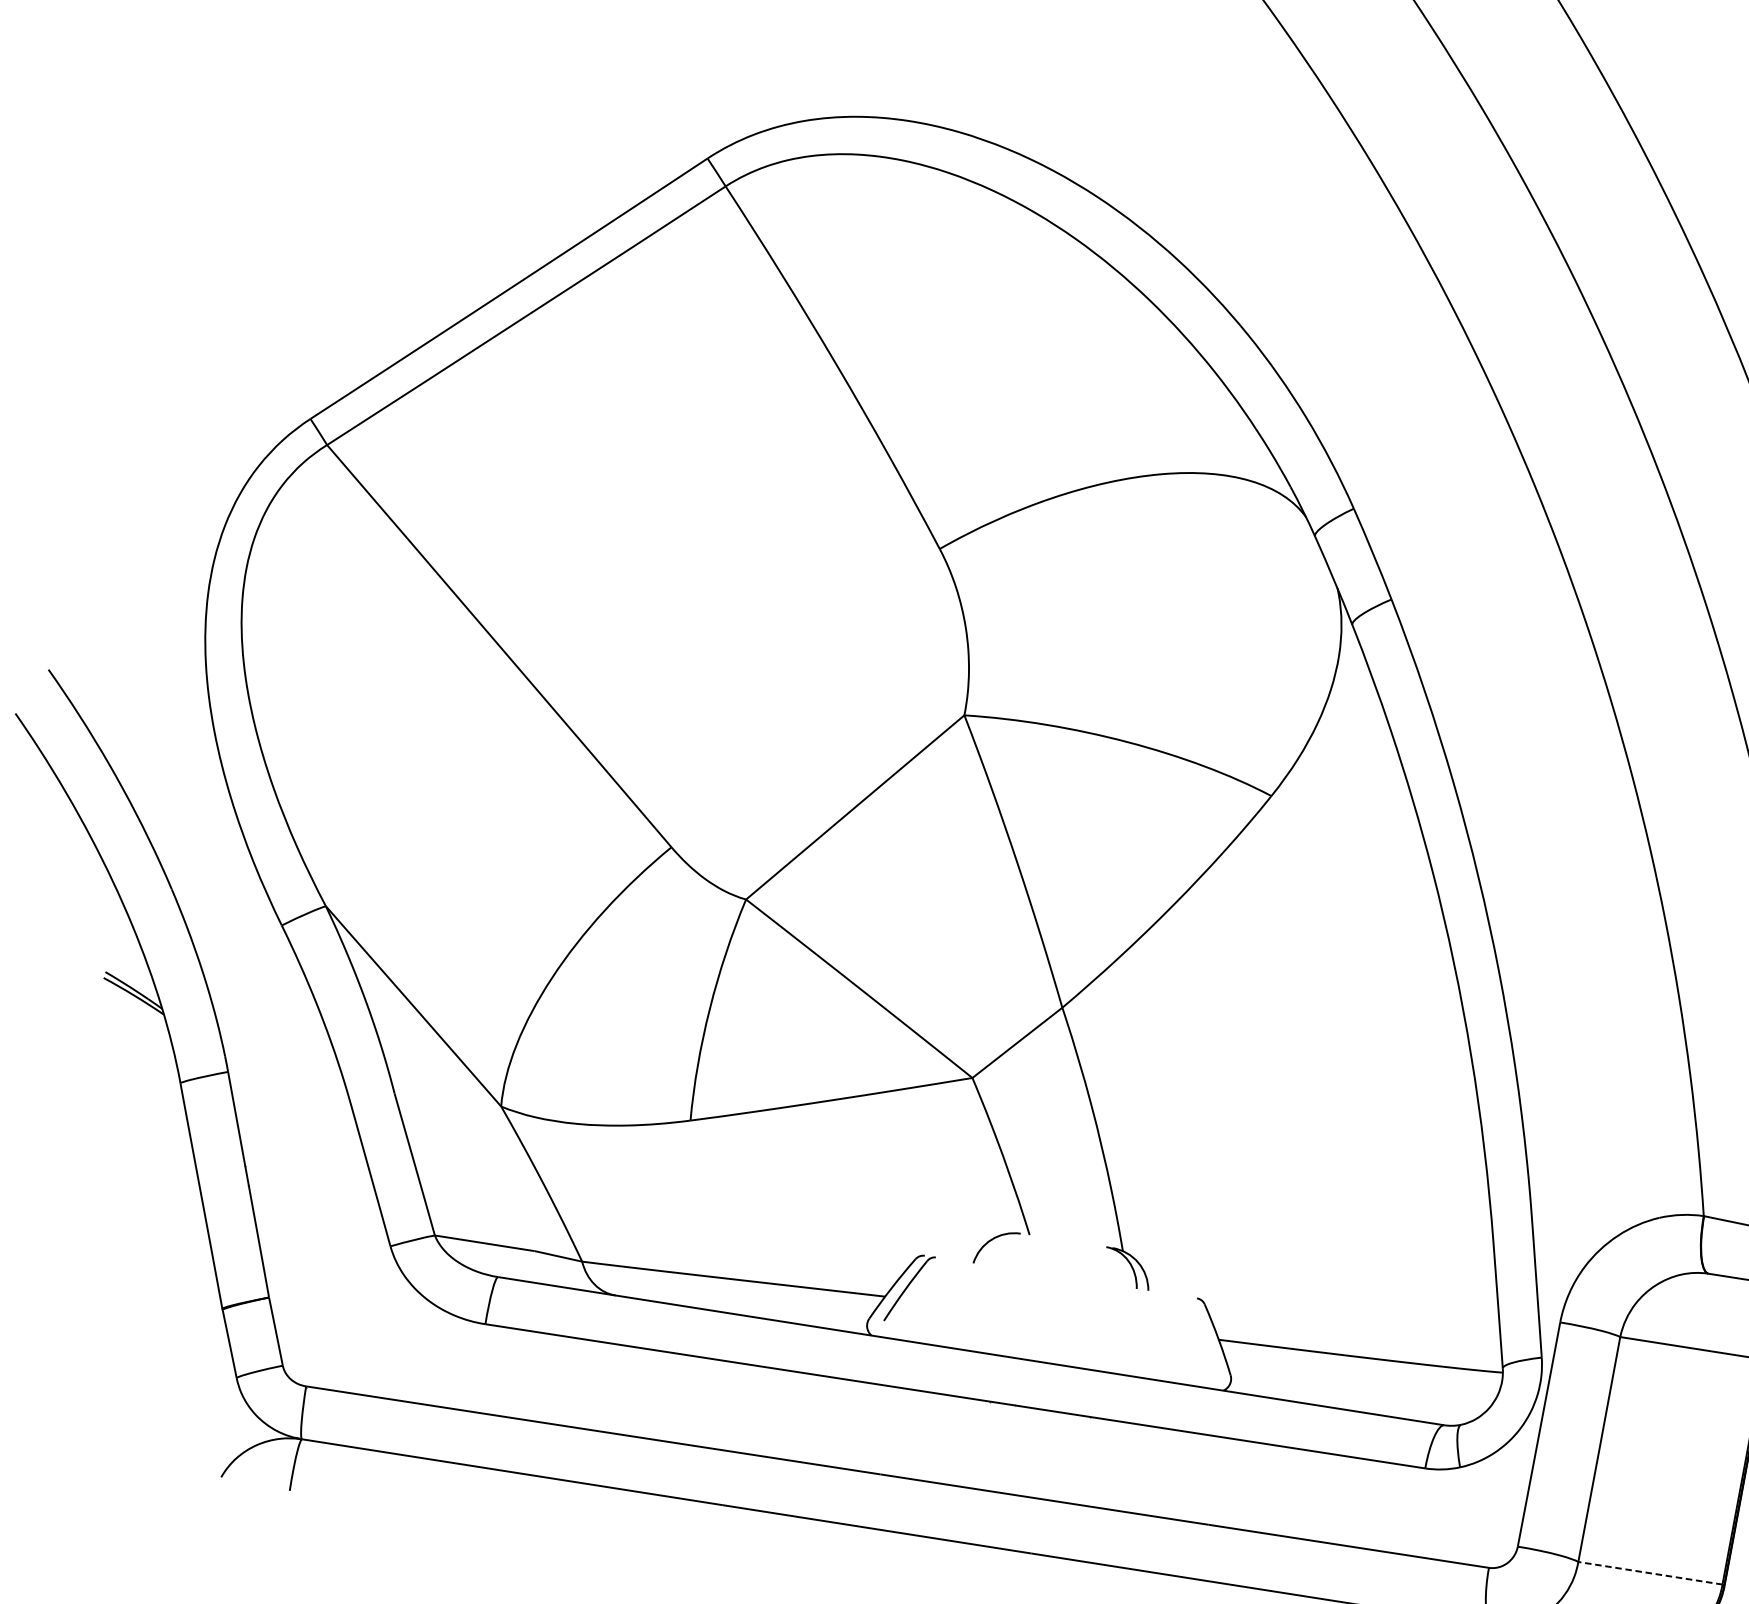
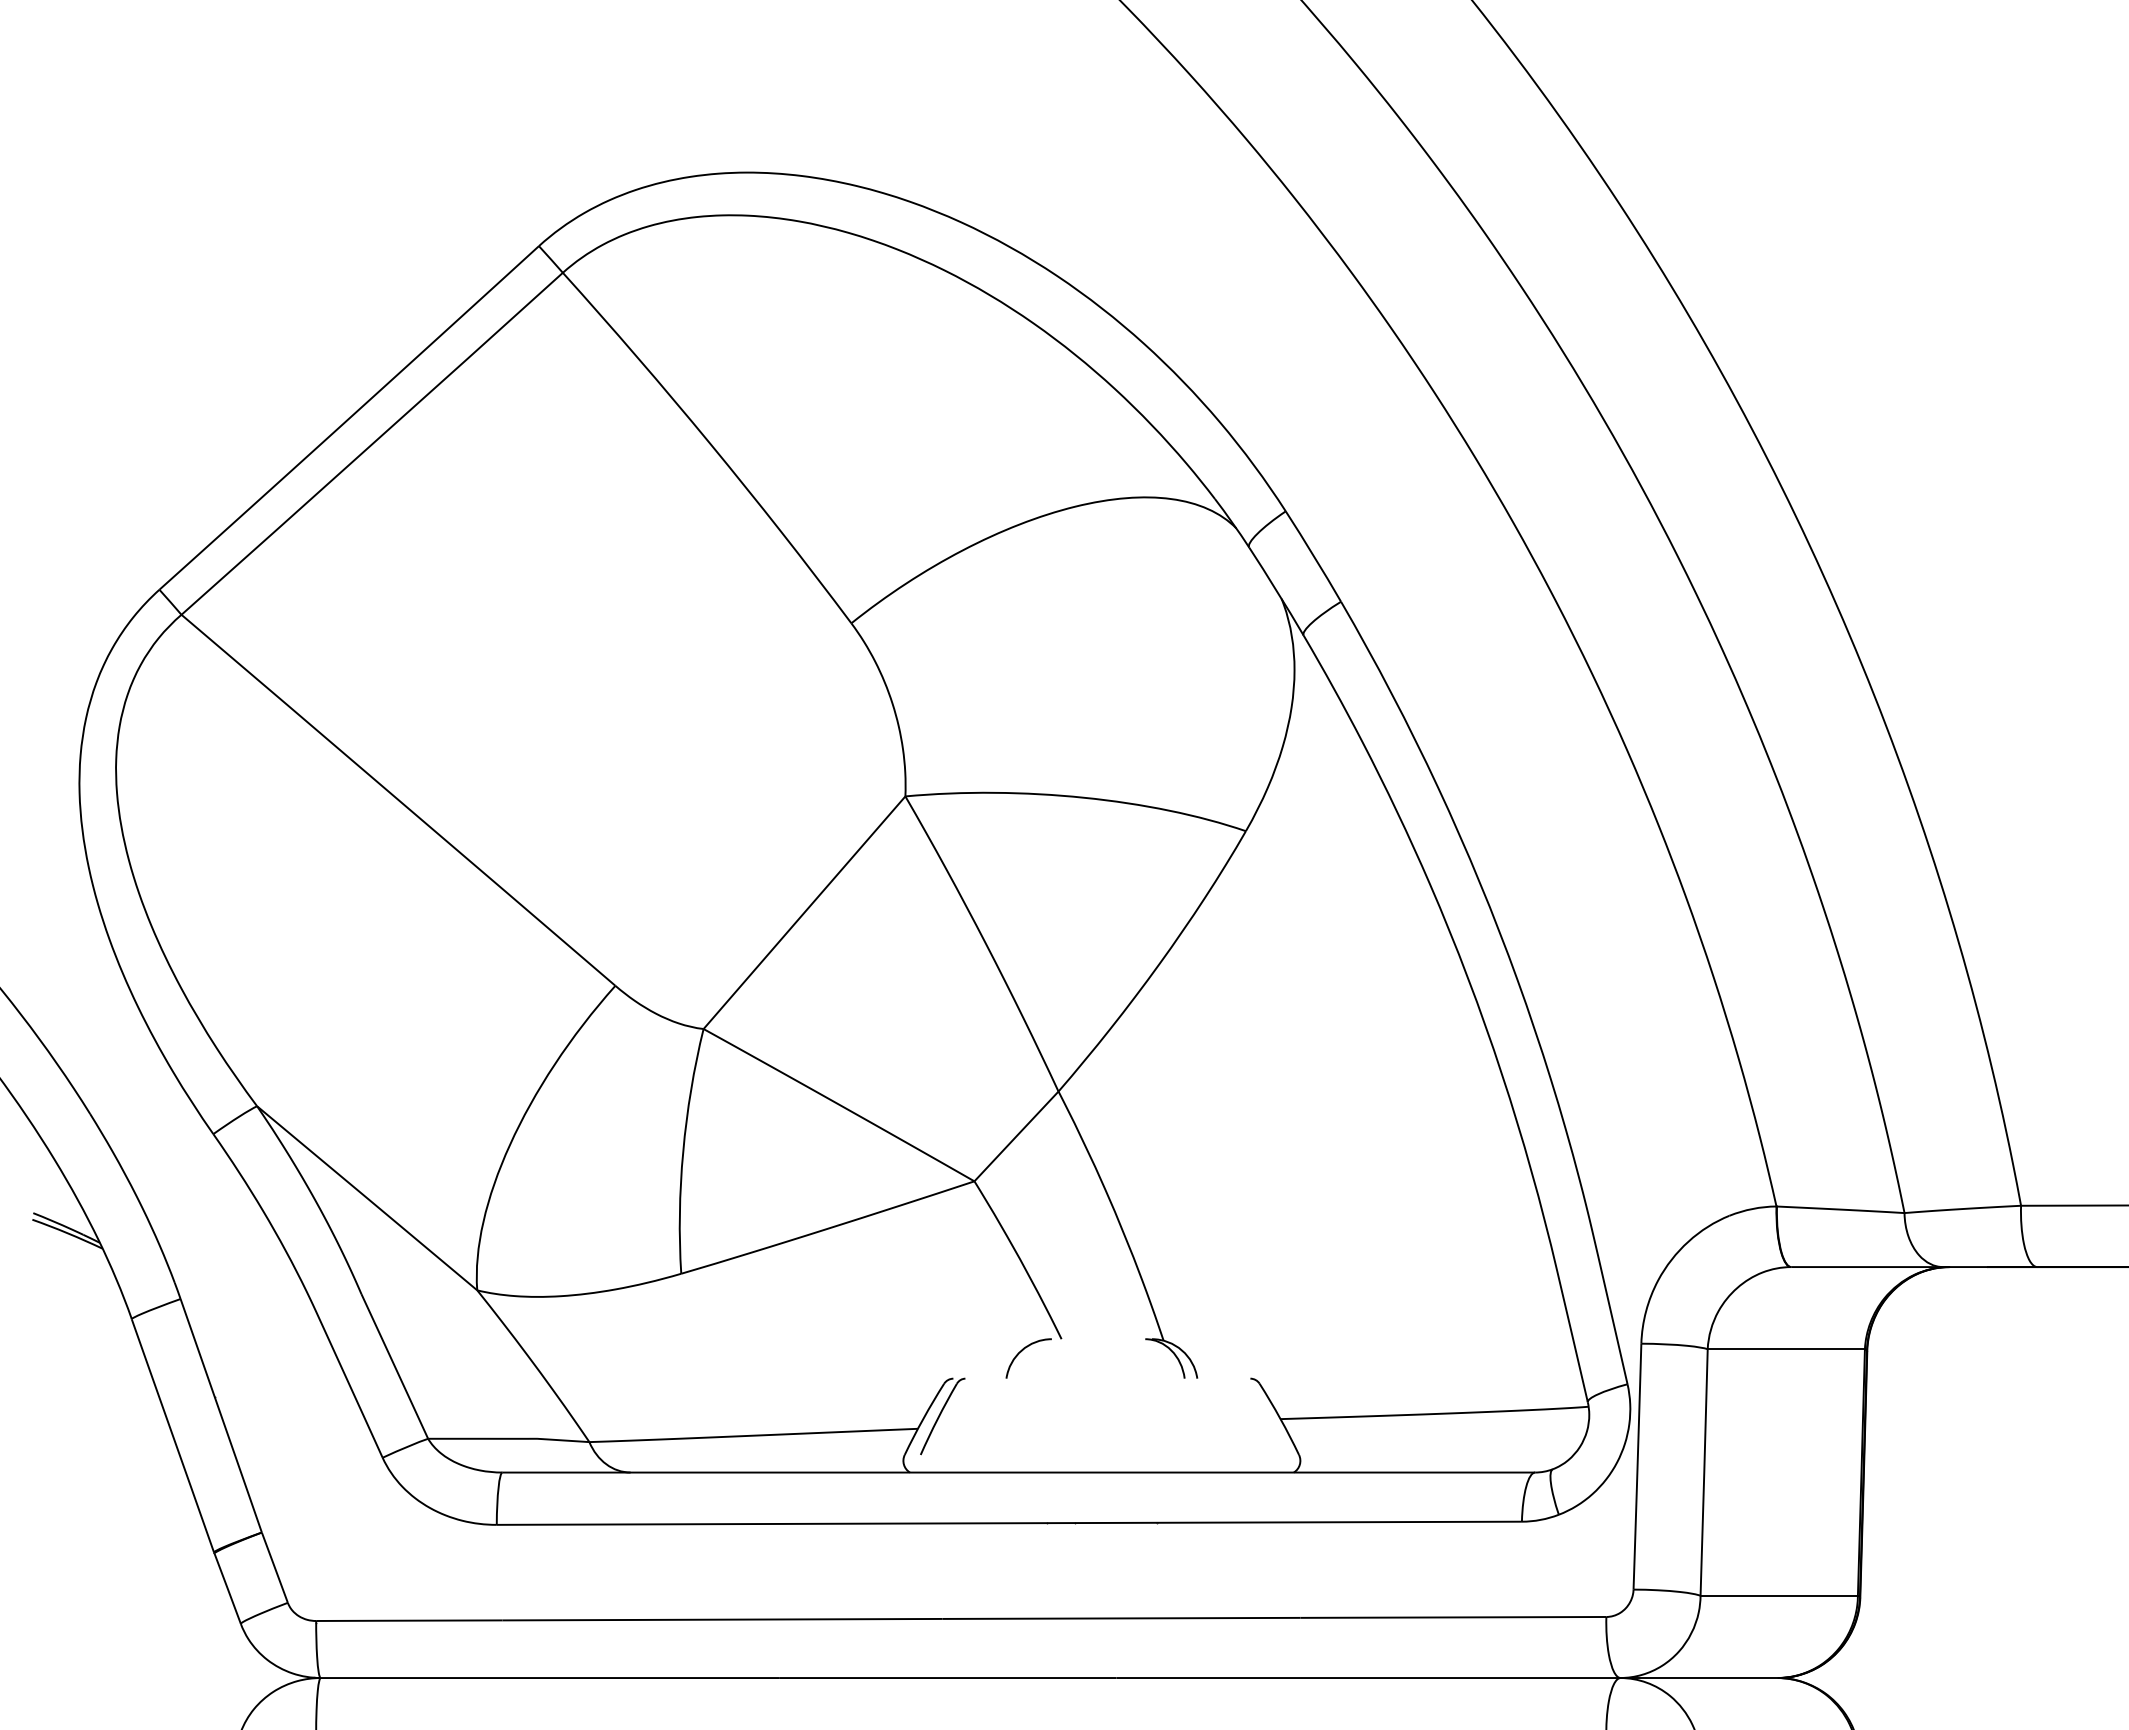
line: (1650, 1573) -> (1779, 1595), dashed -> solid

